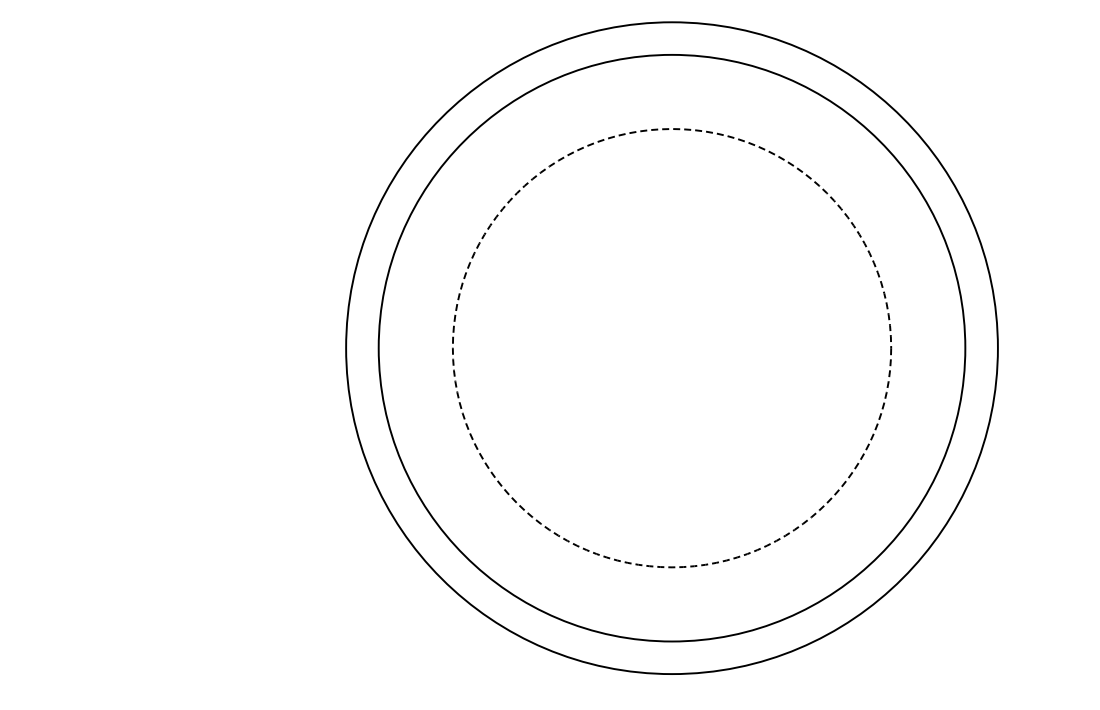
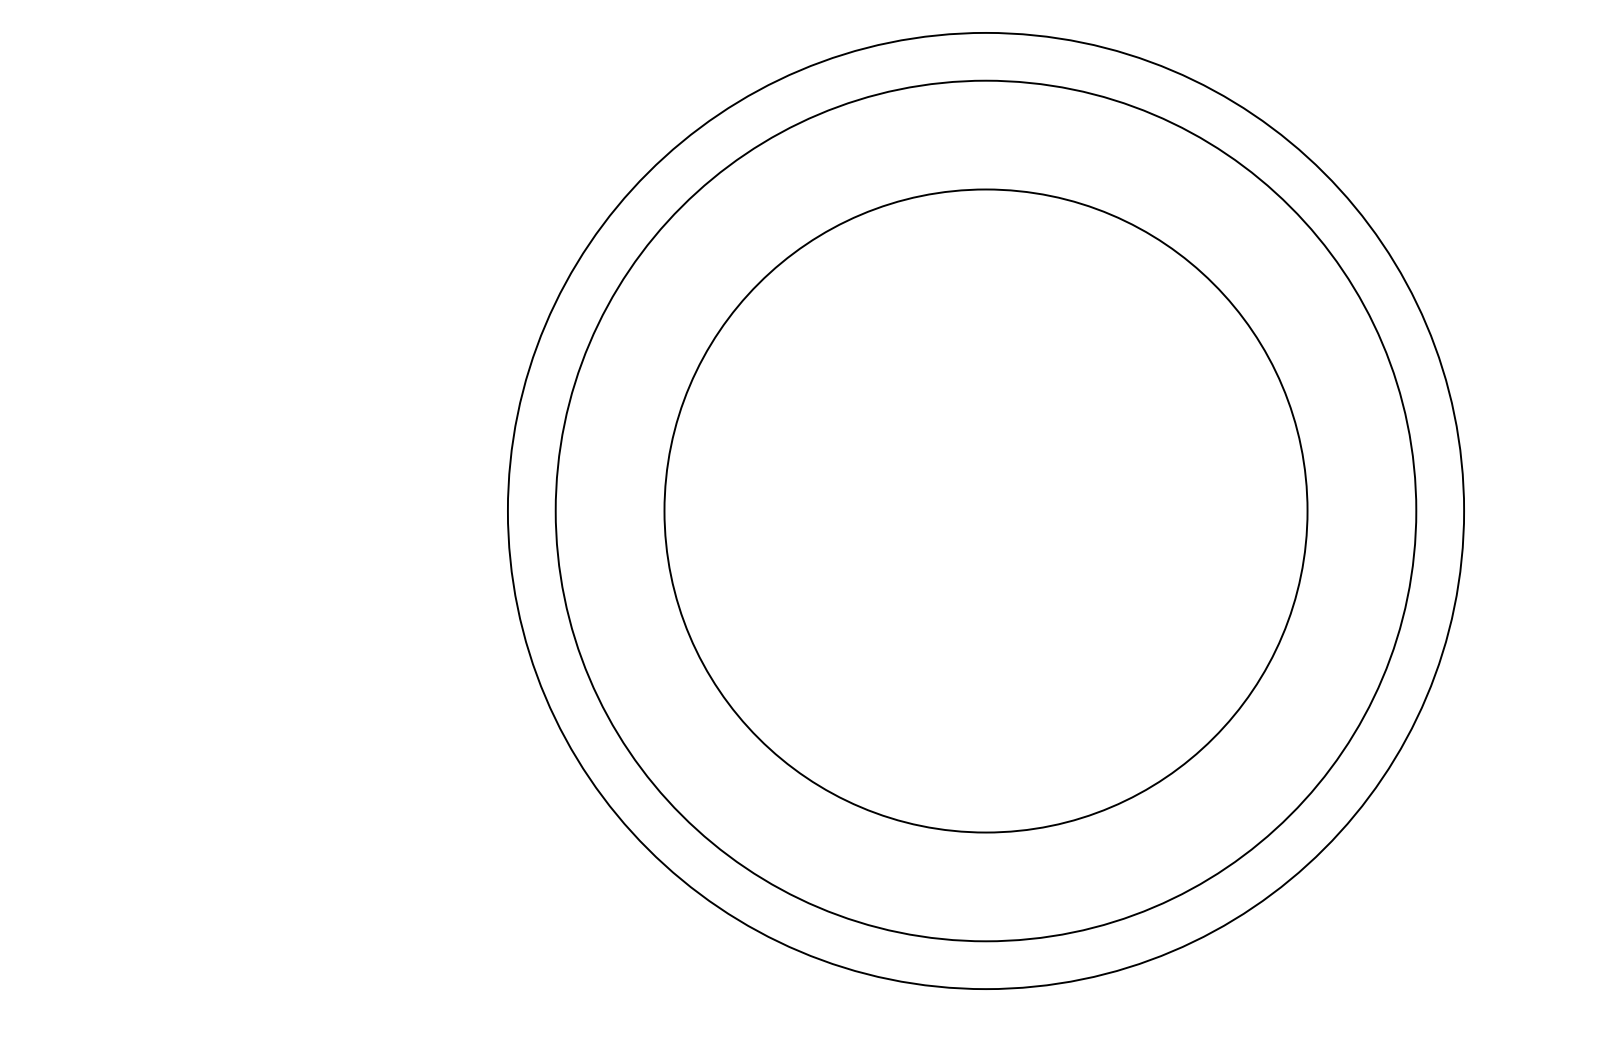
circle: (671, 348) -> (985, 511), dashed -> solid

